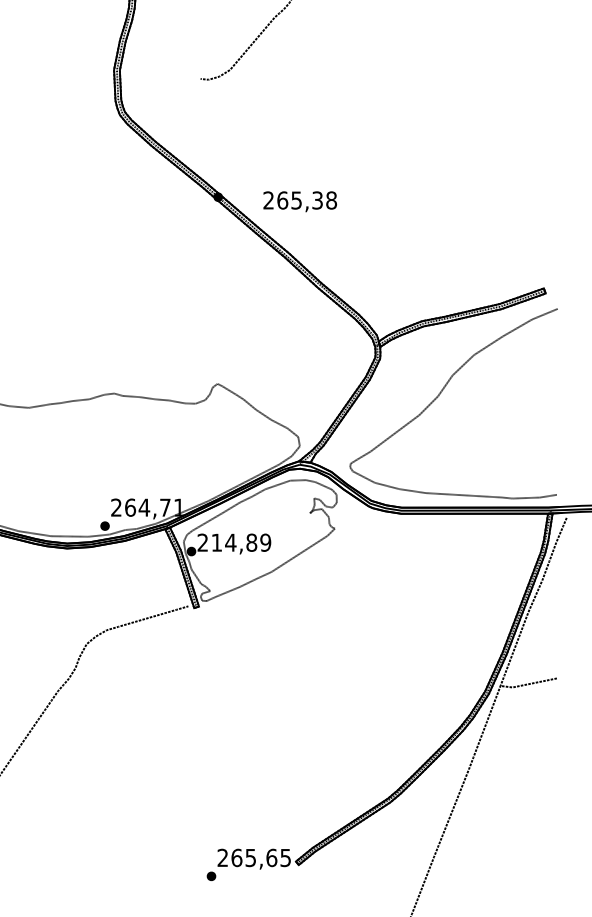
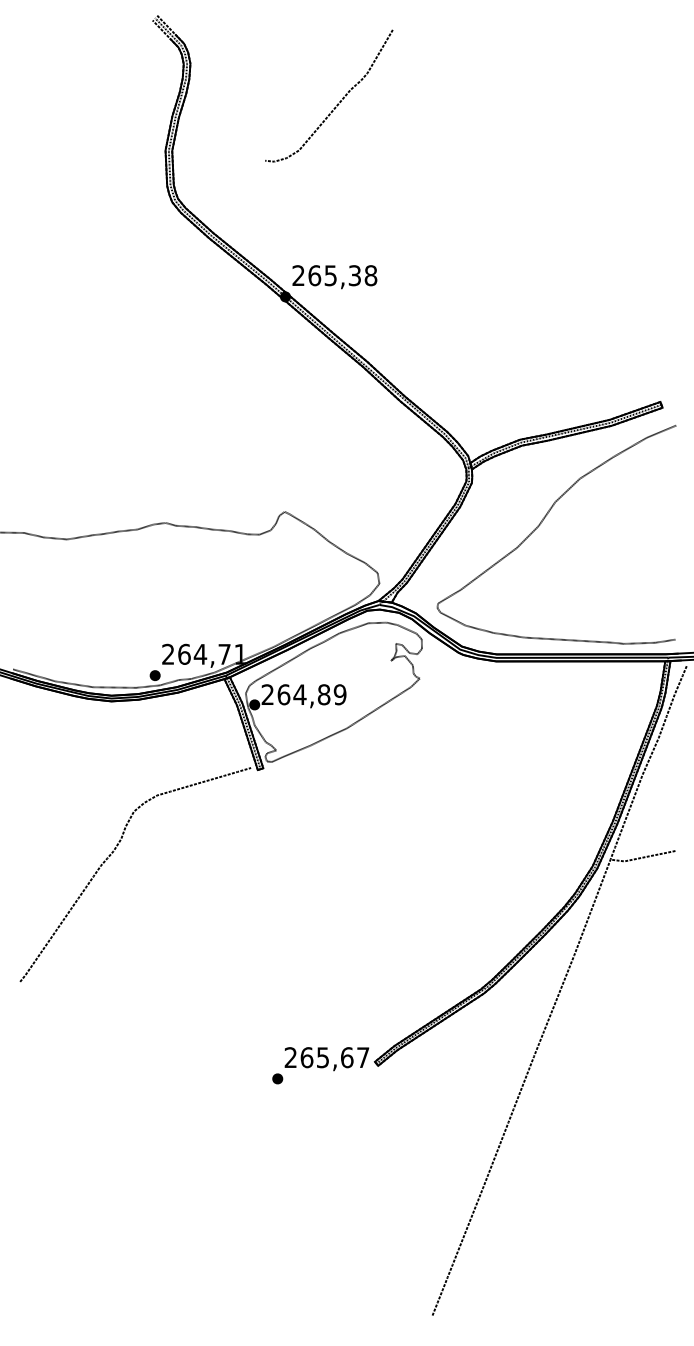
text: (299, 202) -> (334, 277), moved
text: (216, 542) -> (283, 694), 214,89 -> 264,89
text: (285, 857) -> (363, 1057), 265,65 -> 265,67

